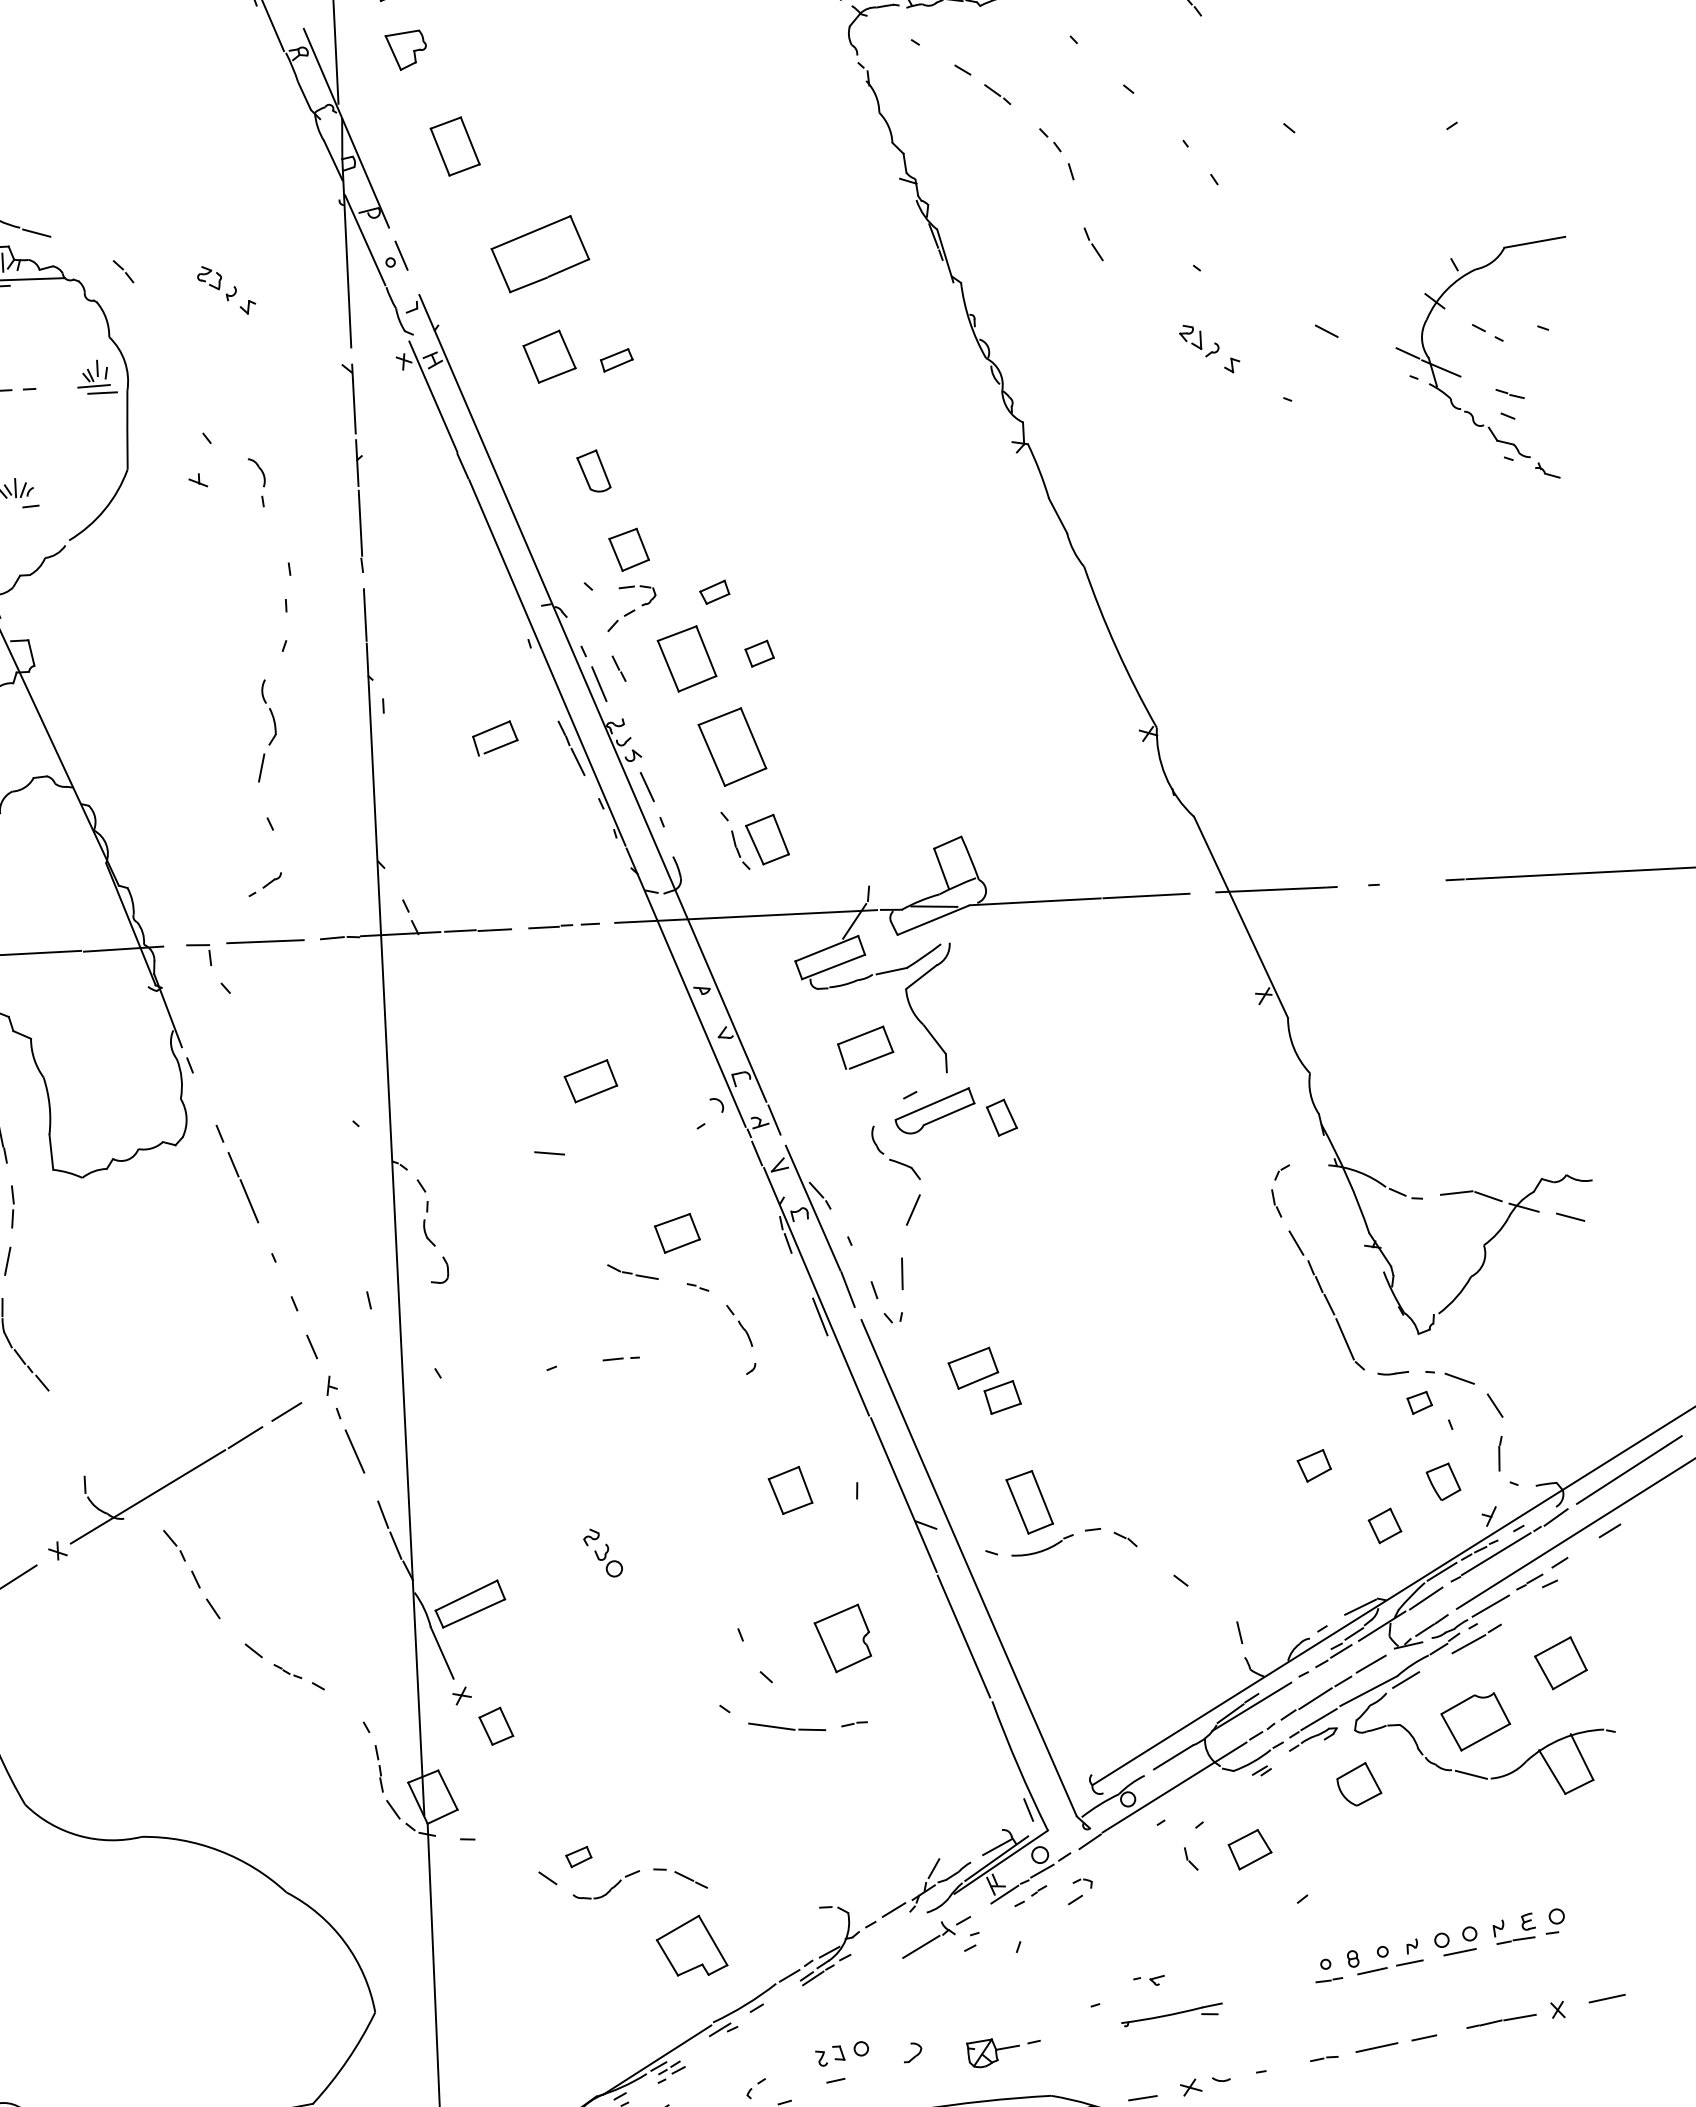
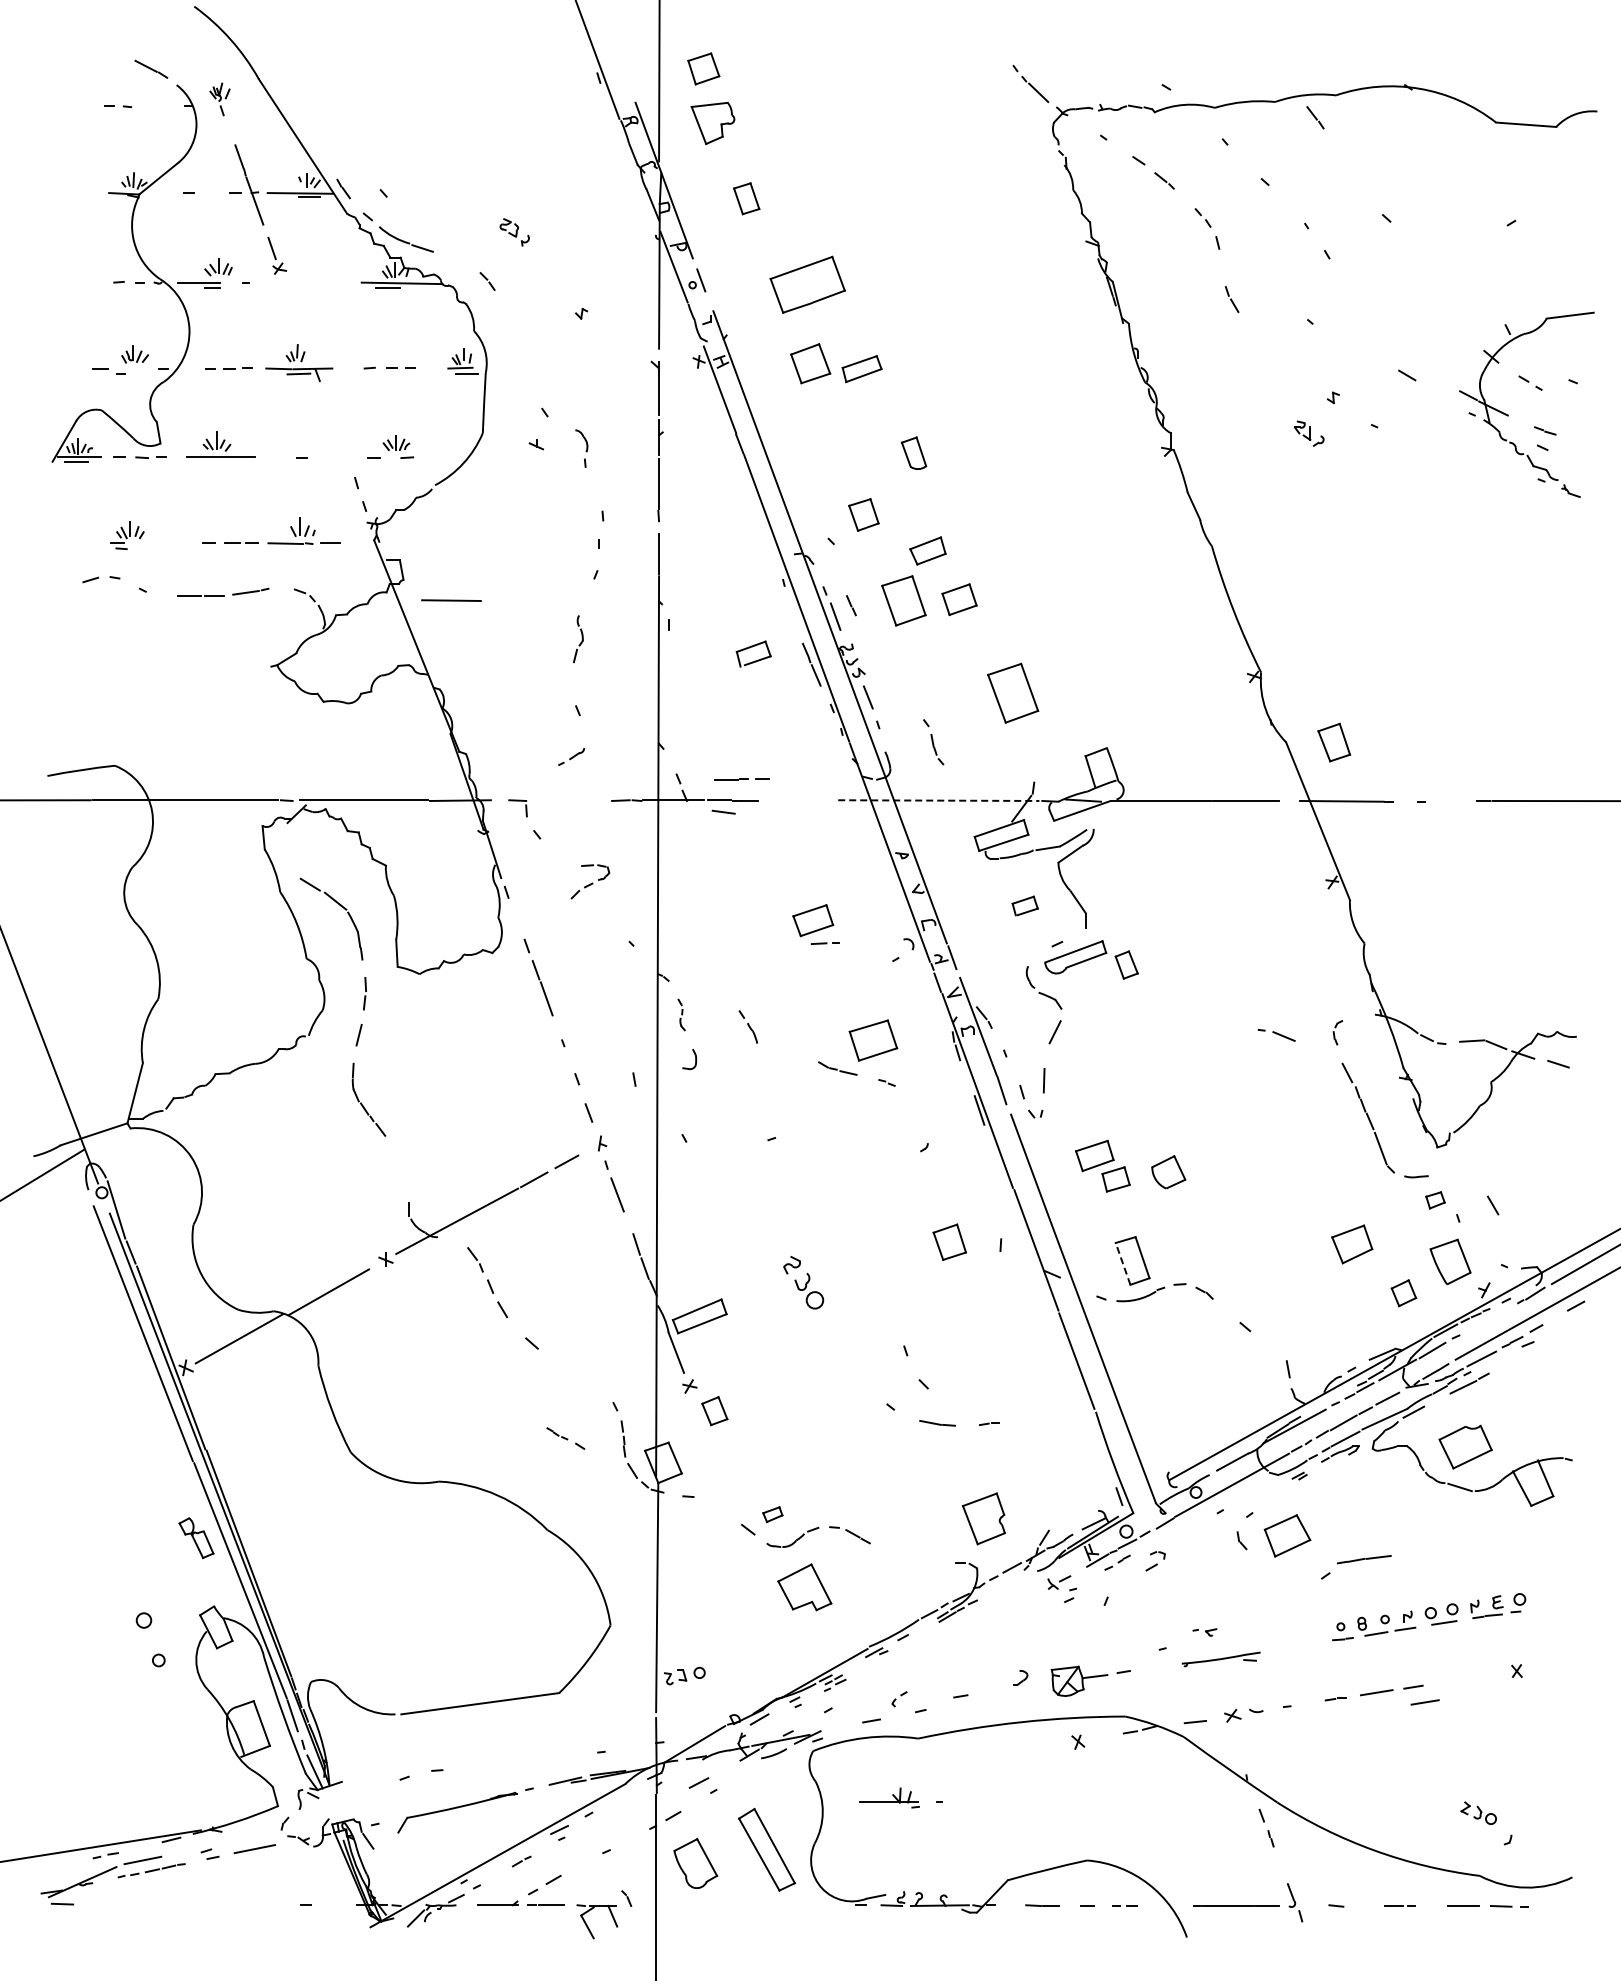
part: (406, 49) -> (713, 122), size x1.4
part: (454, 146) -> (746, 198), size x0.7
part: (216, 283) -> (514, 232), moved
part: (1198, 340) -> (1308, 433), moved
part: (616, 360) -> (861, 369), size x1.6
part: (593, 470) -> (913, 452), moved
part: (714, 591) -> (927, 550), size x1.6
part: (631, 607) -> (590, 881), moved
part: (759, 653) -> (959, 599), size x1.6
part: (266, 730) -> (578, 638), size x0.6
part: (732, 746) -> (1013, 692), moved
part: (767, 839) -> (1334, 742), moved
line: (745, 916) -> (938, 800), solid -> dashed
line: (563, 925) -> (741, 779), moved
line: (265, 941) -> (451, 600), moved
part: (866, 1047) -> (1025, 905), size x0.6
line: (549, 1152) -> (723, 811), moved
part: (1280, 1191) -> (1337, 1032), size x0.6
part: (425, 1212) -> (681, 1014), size x0.6
part: (677, 1233) -> (873, 1040), size x1.4
part: (738, 1325) -> (747, 1026), moved
line: (620, 1358) -> (824, 943), moved
part: (1449, 1377) -> (1276, 1035), moved
part: (1500, 1453) -> (1495, 1242), removed
part: (1313, 1466) -> (1351, 1244), size x1.6
part: (1443, 1481) -> (1450, 1261), size x1.6
line: (1016, 1506) -> (1122, 1263), solid -> dashed
part: (602, 1552) -> (803, 1282), size x1.4
line: (1495, 1554) -> (1487, 1319), removed
part: (842, 1638) -> (983, 1518), moved
part: (1560, 1663) -> (1532, 1405), removed
part: (298, 1677) -> (565, 1438), moved
part: (786, 1727) -> (937, 1423), size x0.6
part: (1358, 1784) -> (1168, 1172), moved
part: (1250, 1849) -> (1287, 1535), size x1.4
line: (921, 1945) -> (1031, 1596), removed
part: (691, 1946) -> (804, 1587), moved
line: (1606, 1998) -> (1424, 1702), moved
line: (1501, 2021) -> (1364, 1559), moved
part: (1003, 2052) -> (1090, 1681), size x1.4
part: (841, 2053) -> (684, 1675), moved

